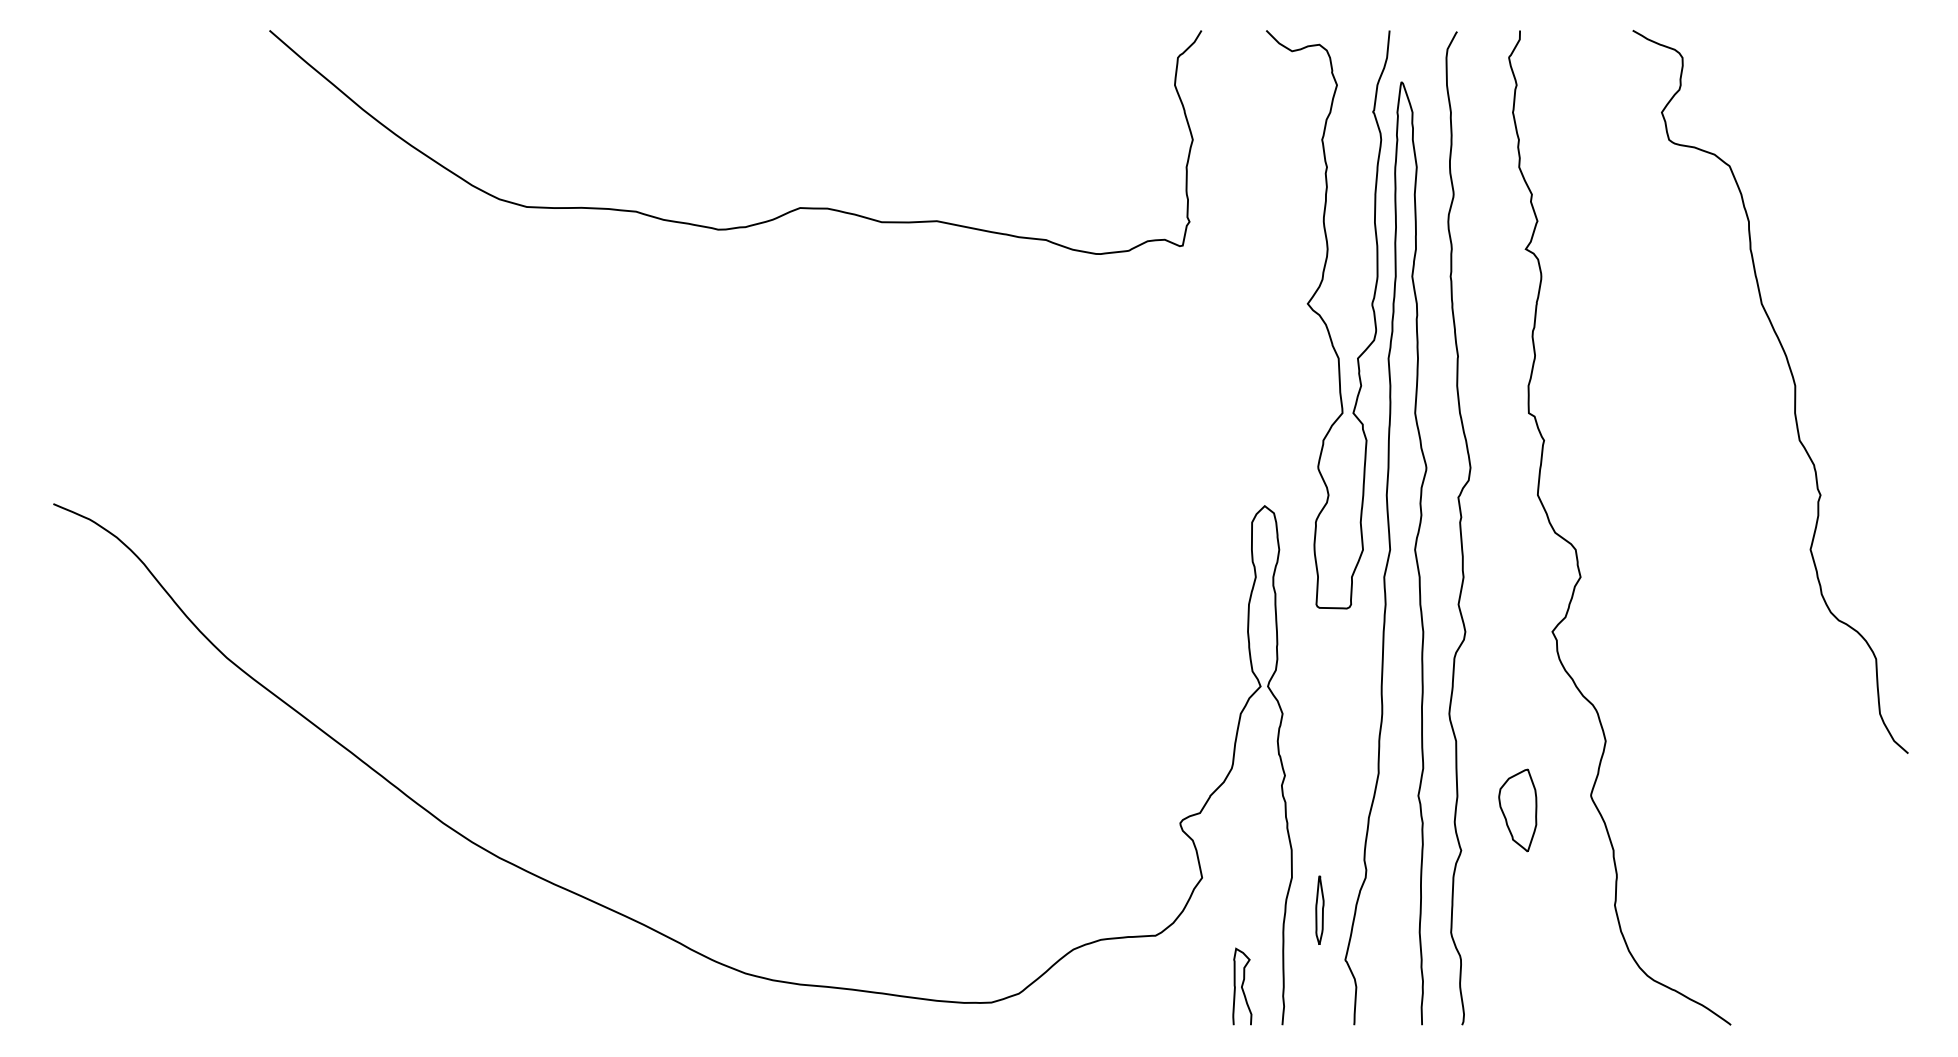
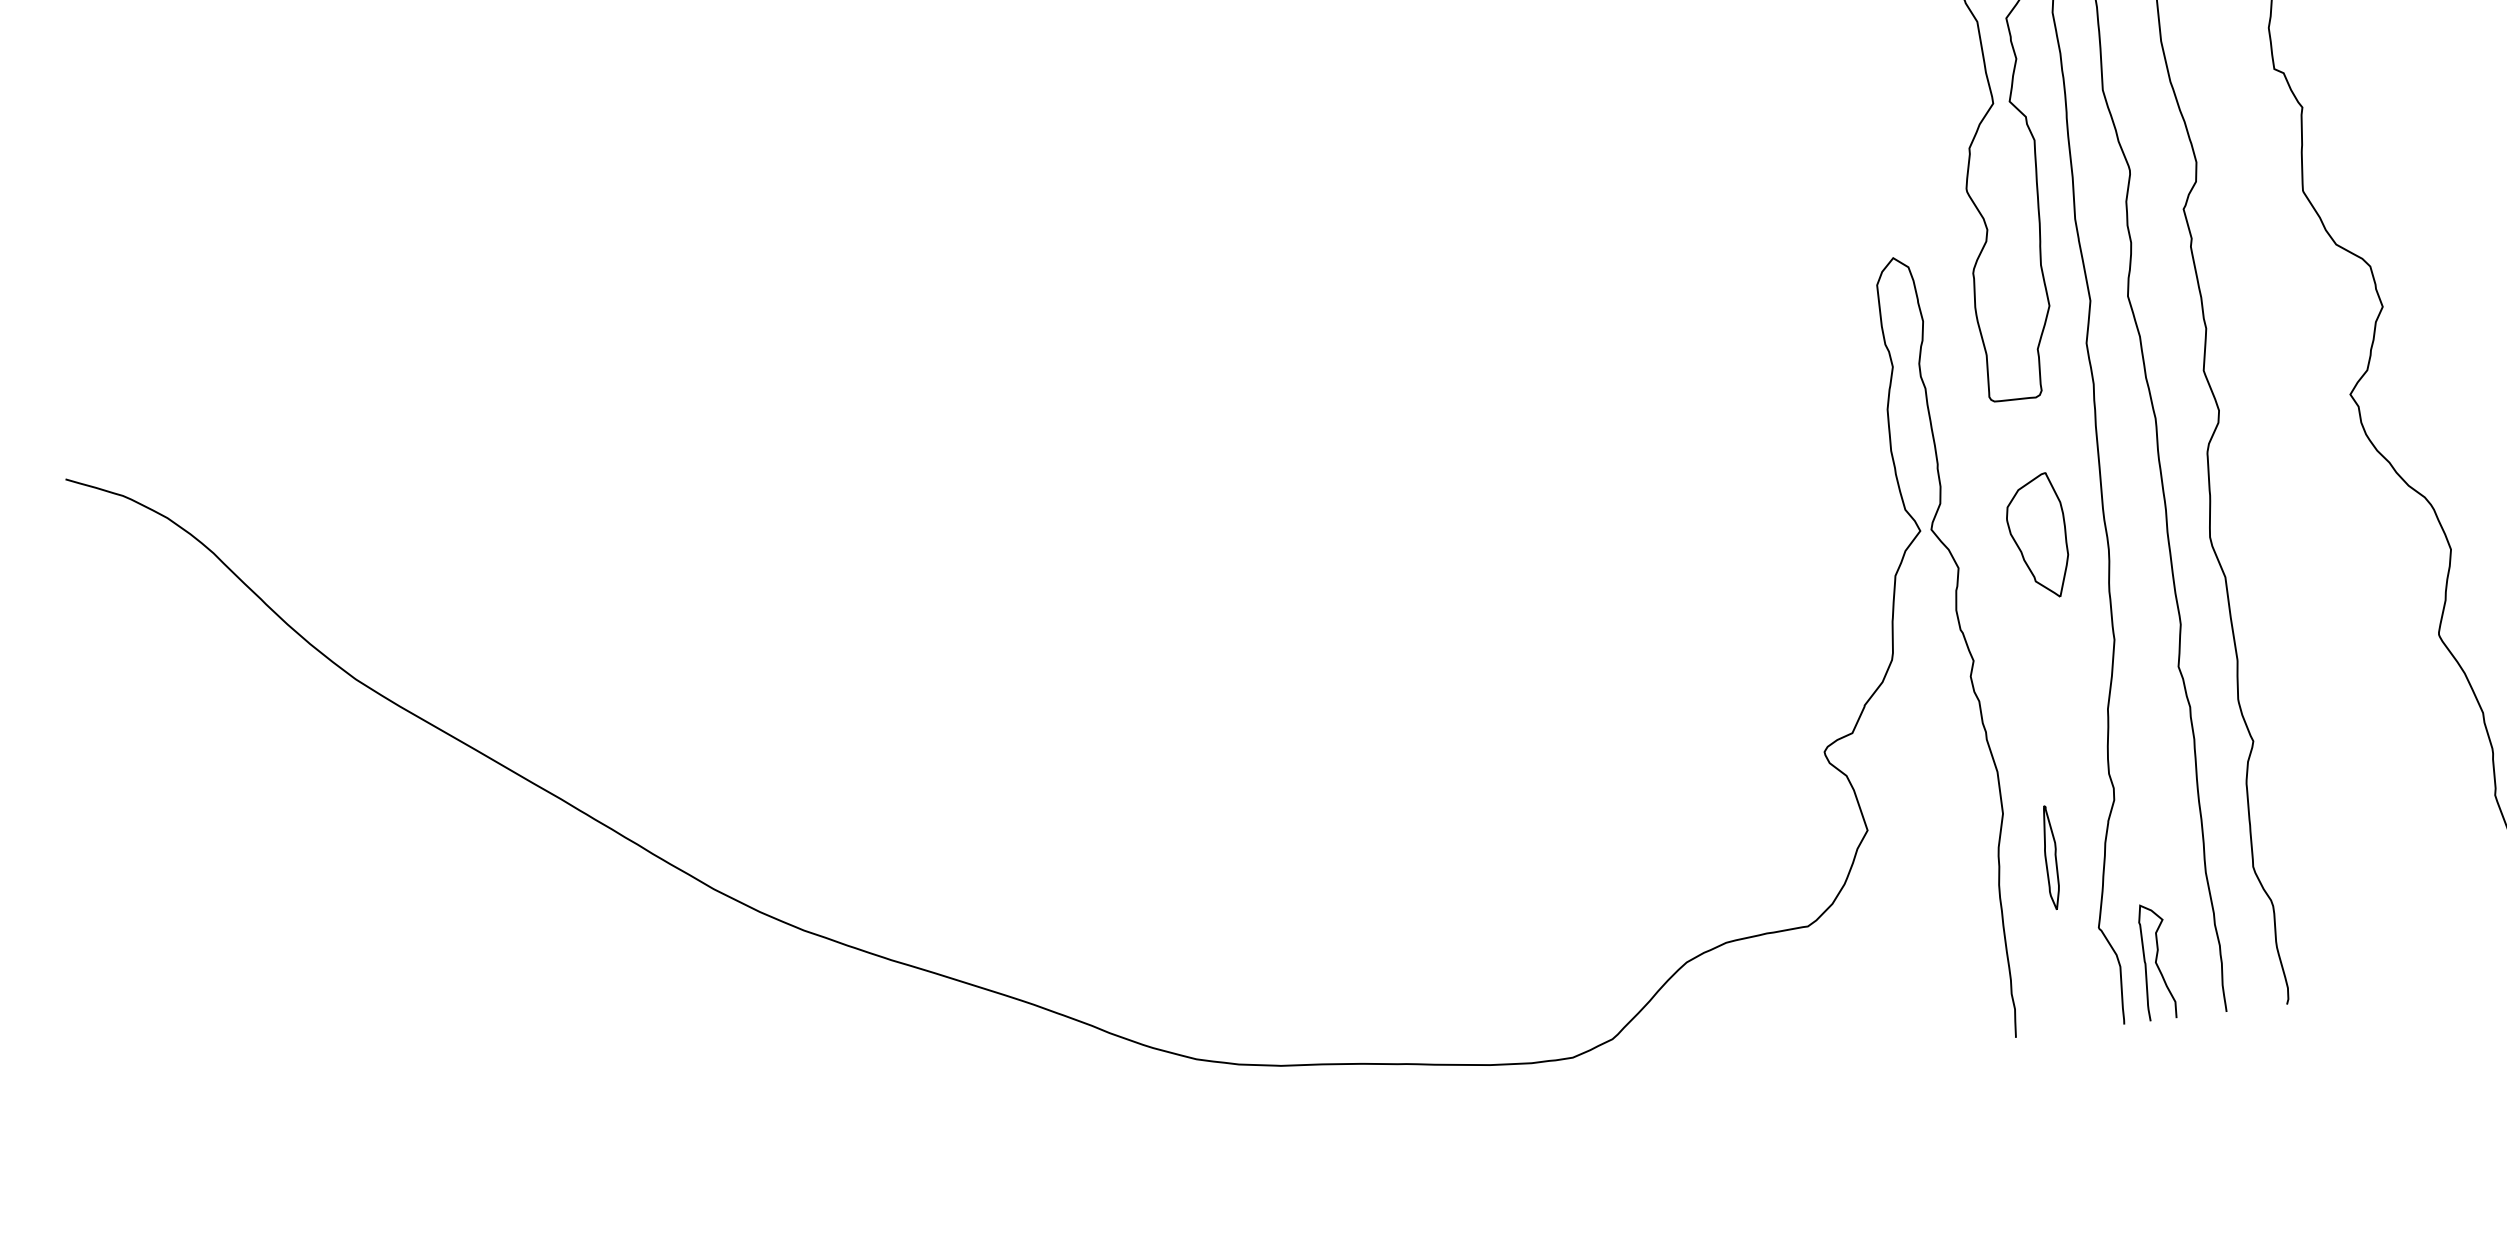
part: (1517, 810) -> (2037, 536), moved
curve: (1242, 986) -> (2156, 961), moved

